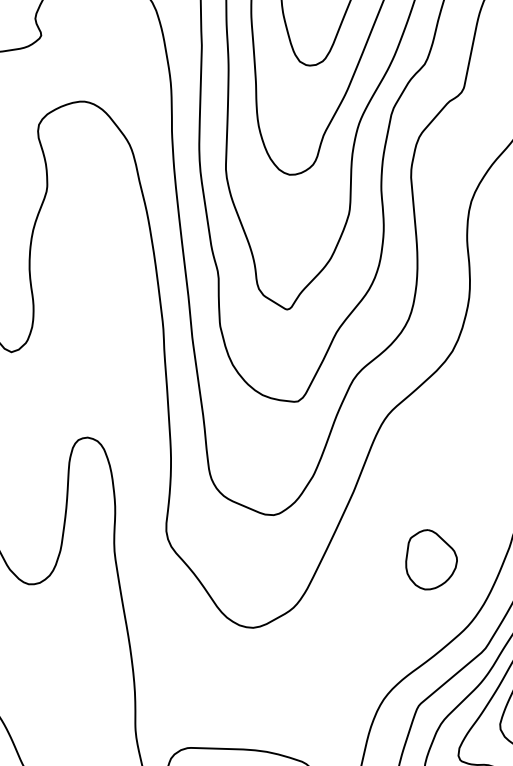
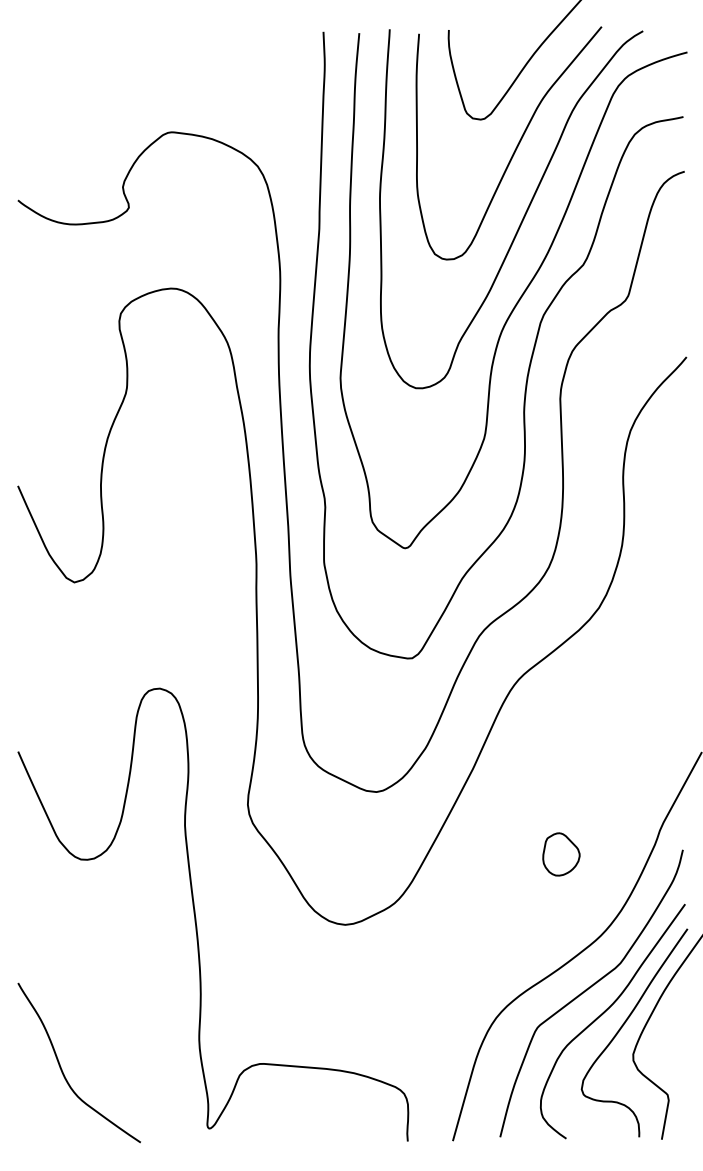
part: (431, 559) -> (561, 854), size x0.6

